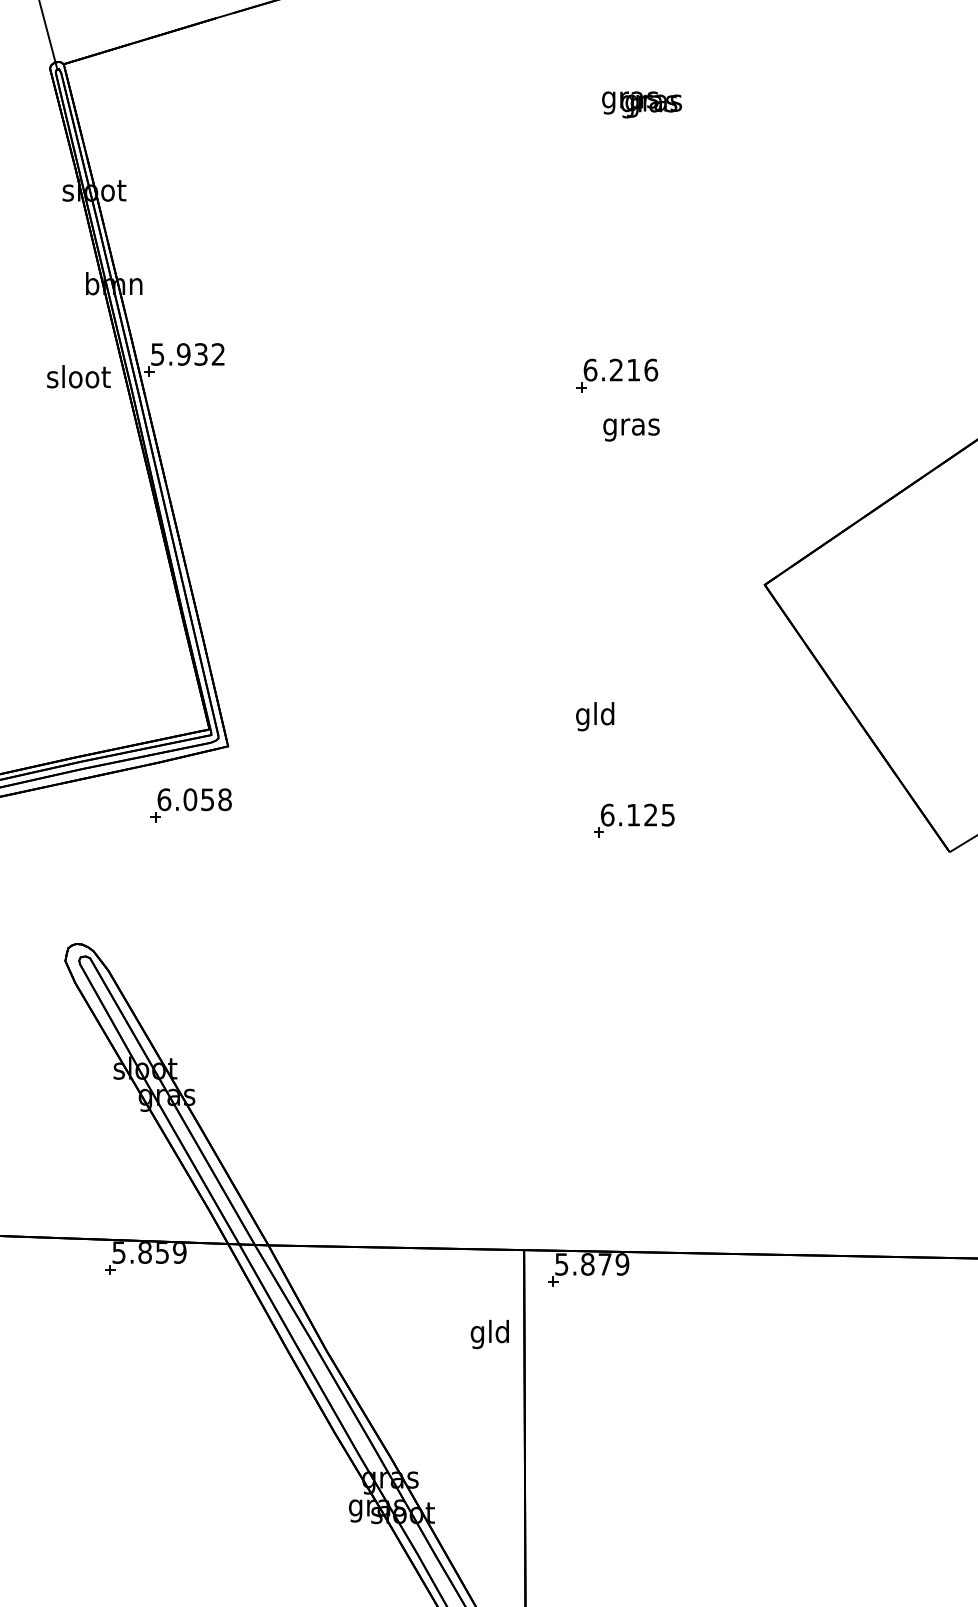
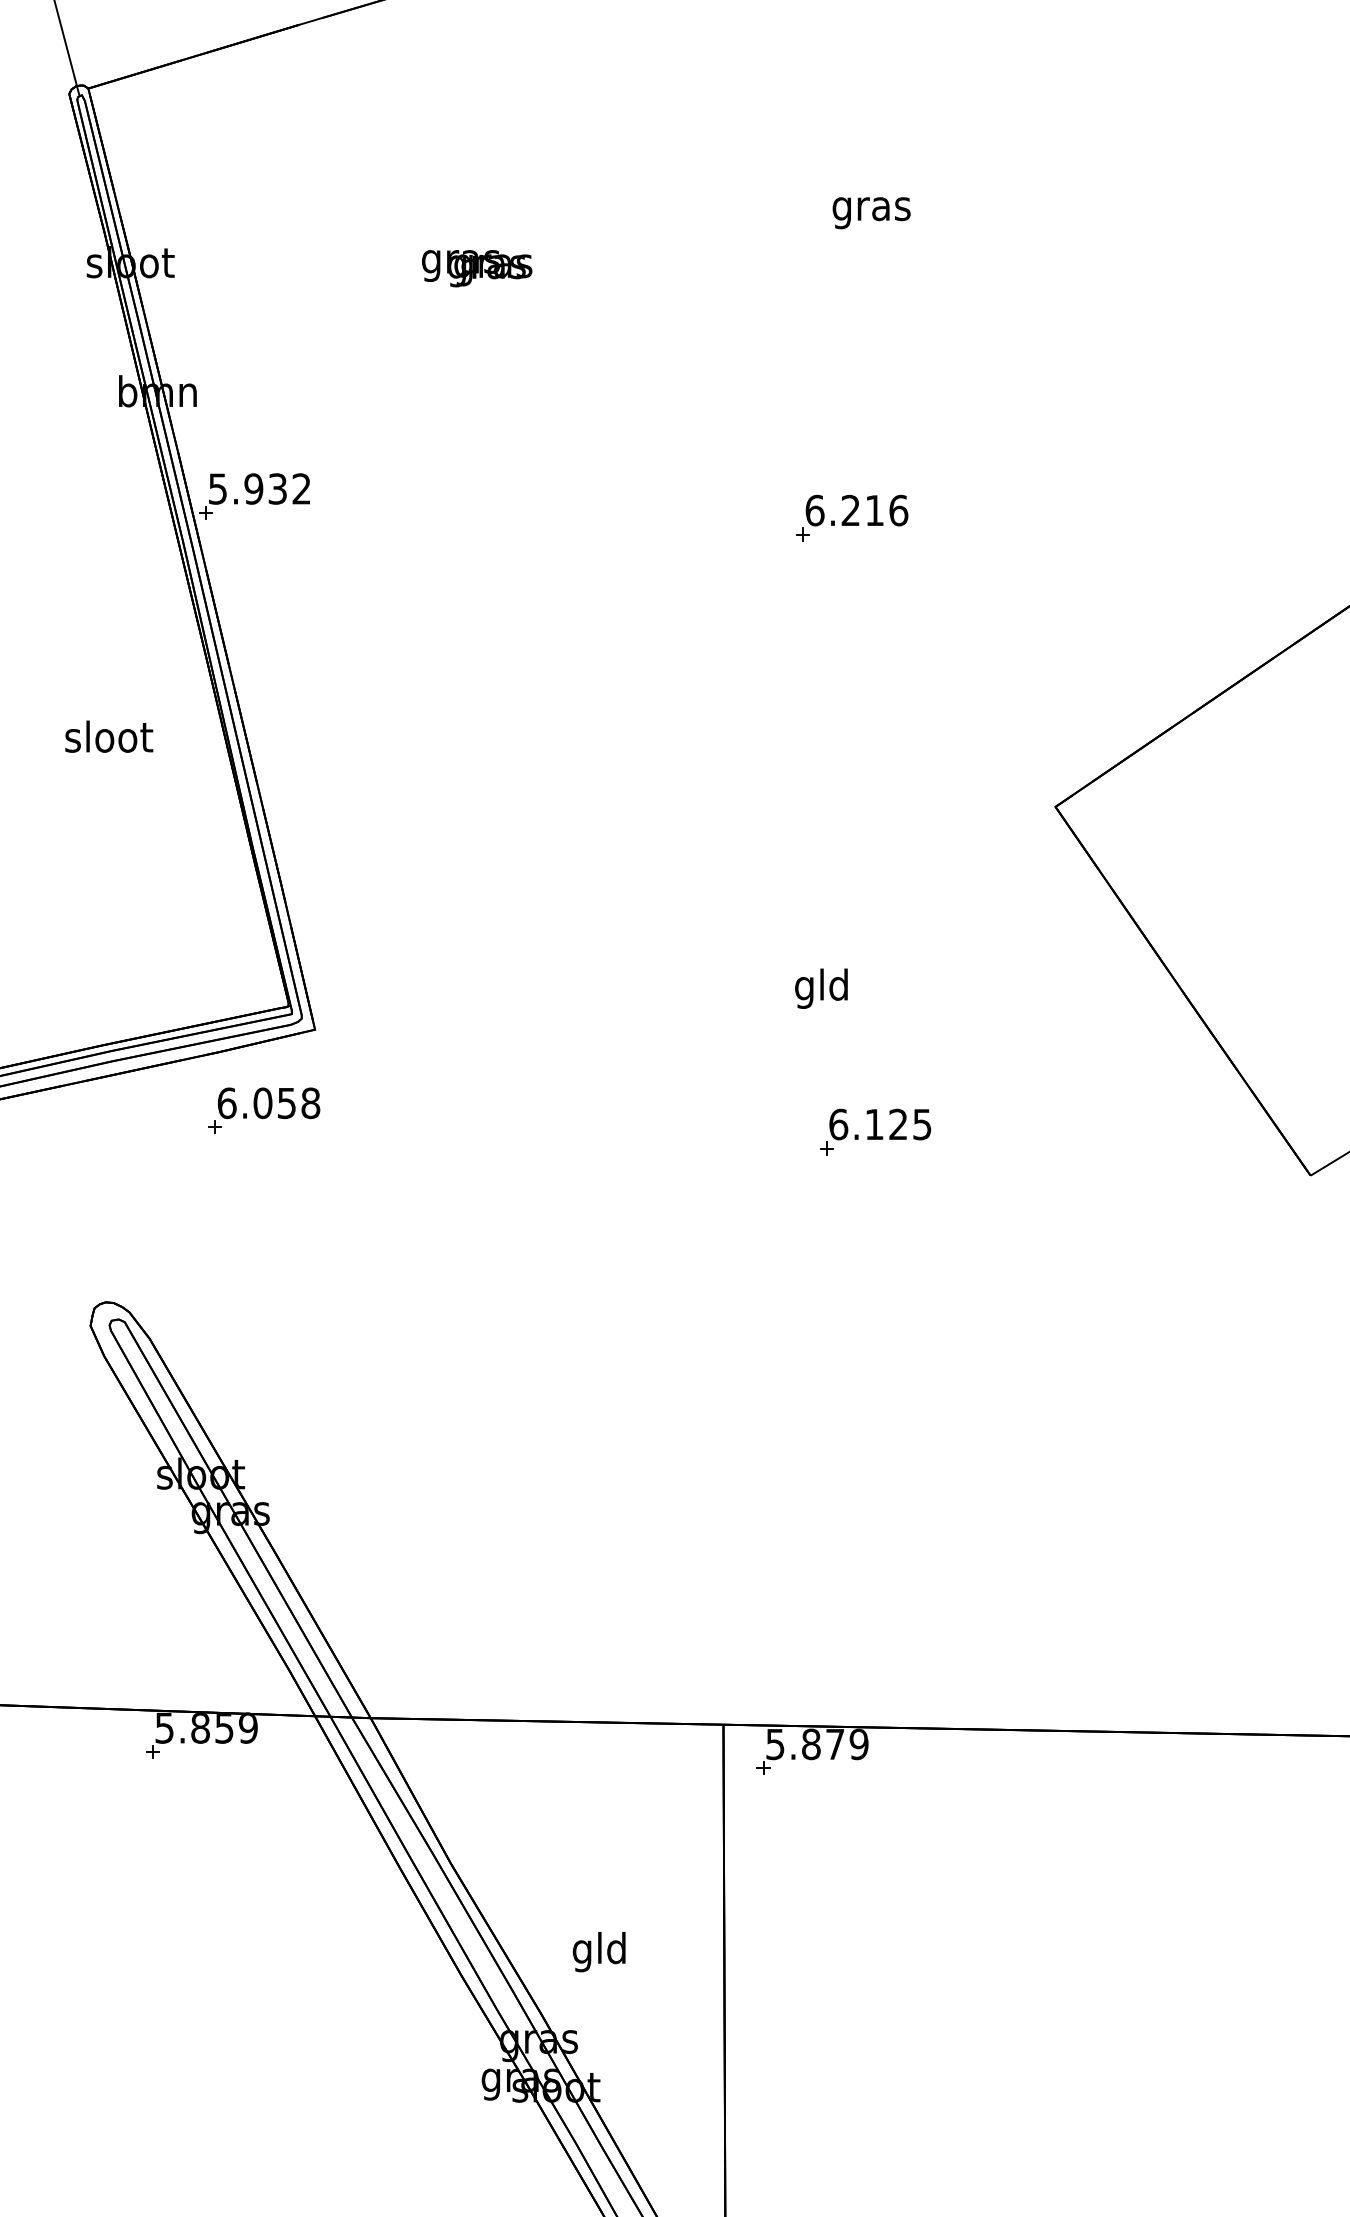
text: (642, 104) -> (477, 268), moved
text: (79, 376) -> (109, 736), moved
text: (631, 430) -> (871, 213), moved
text: (489, 1334) -> (598, 1952), moved

